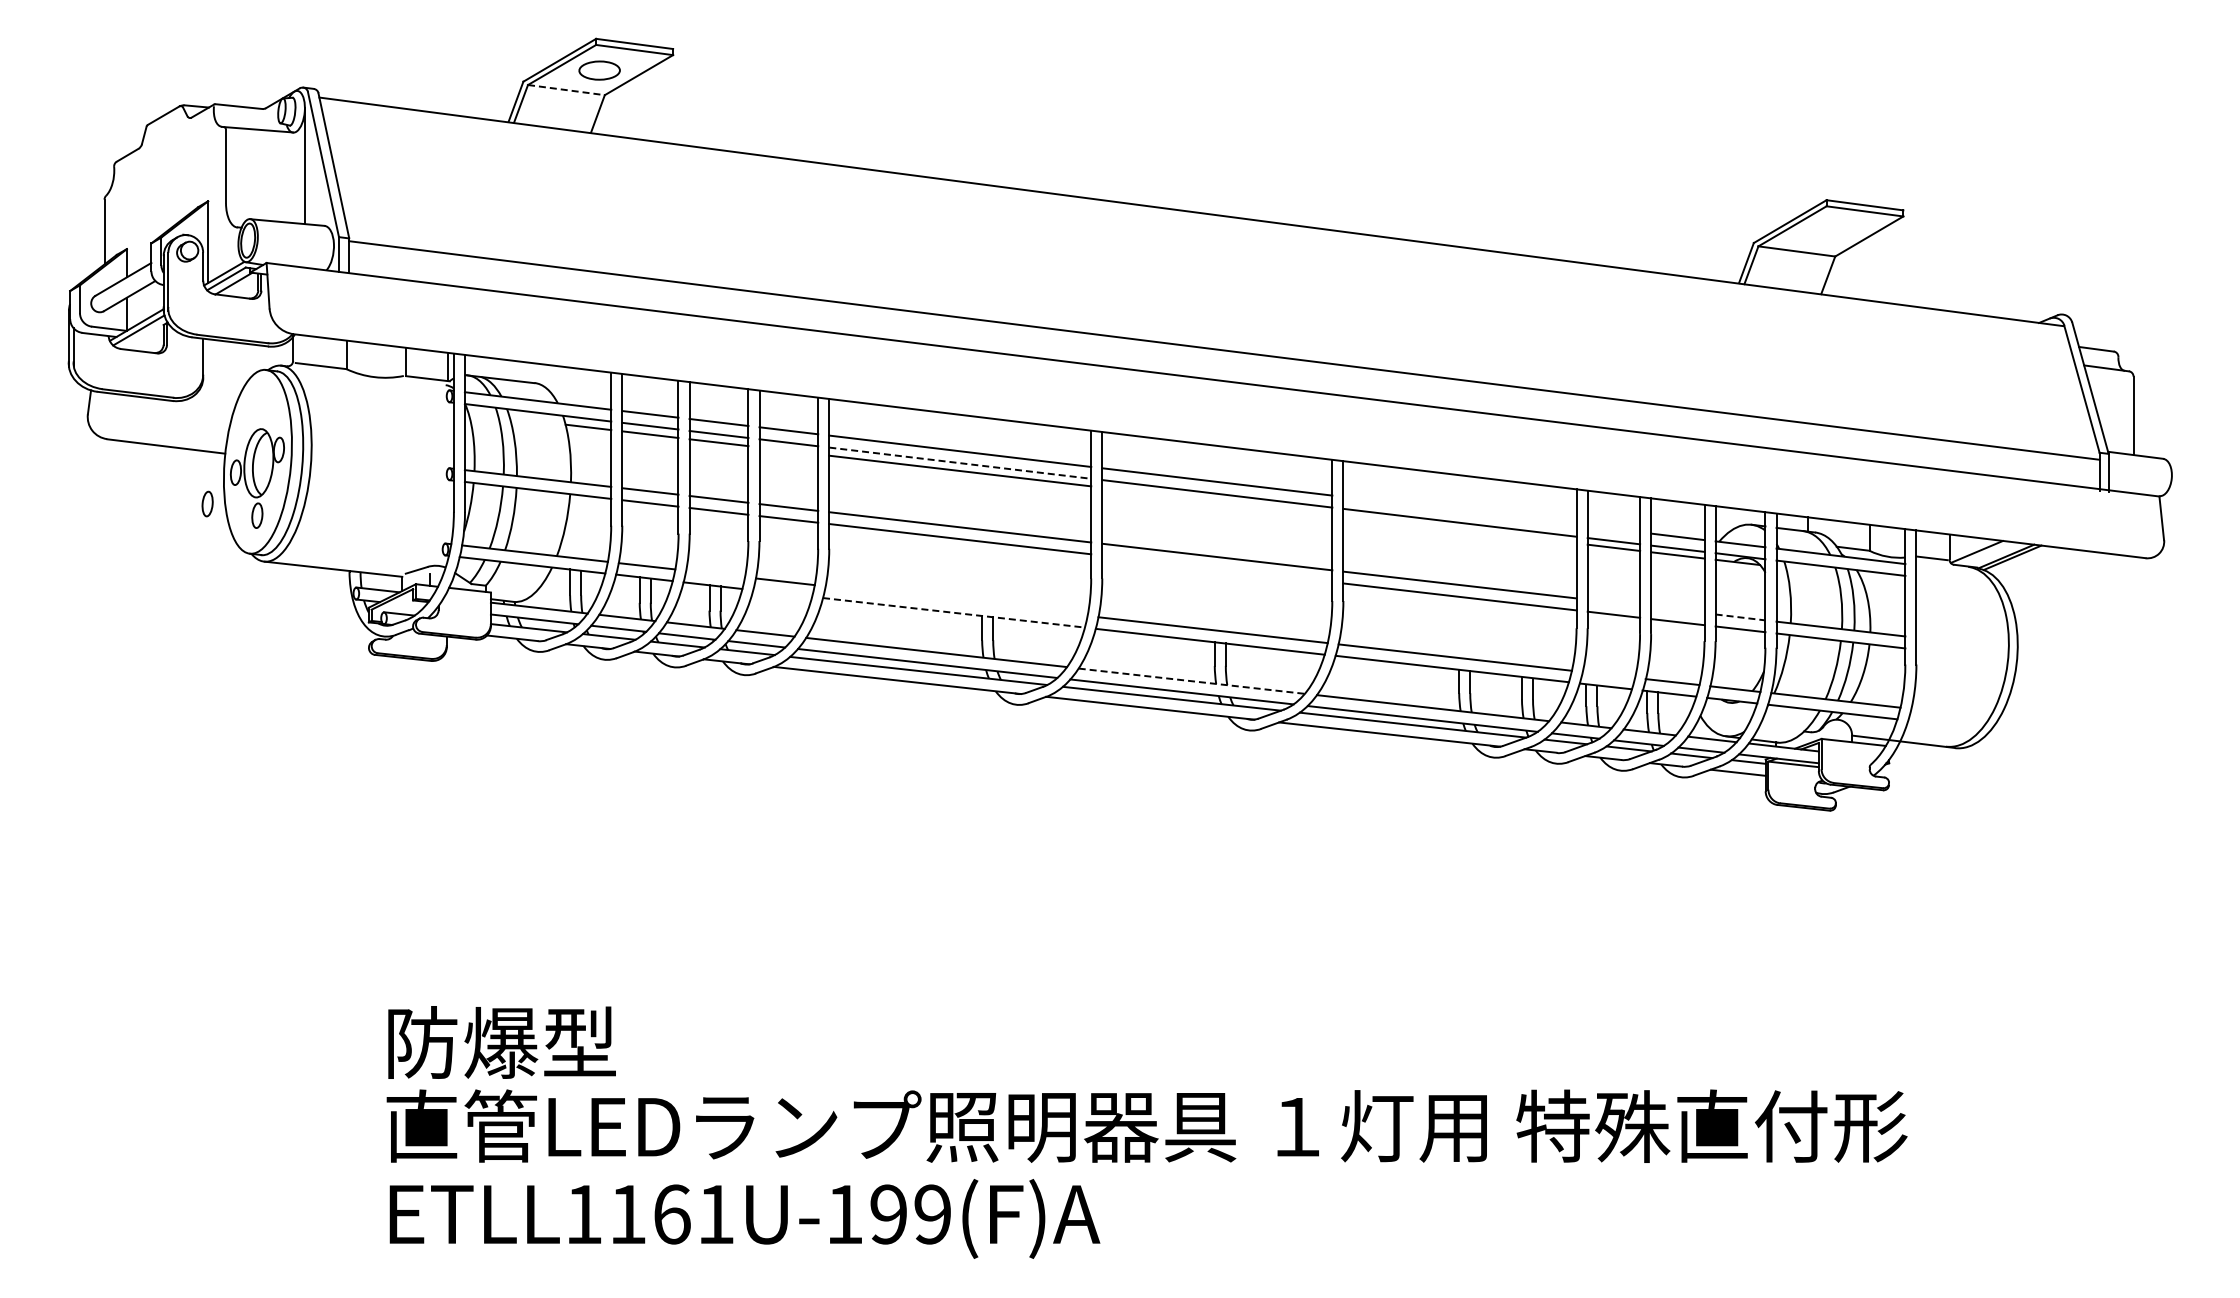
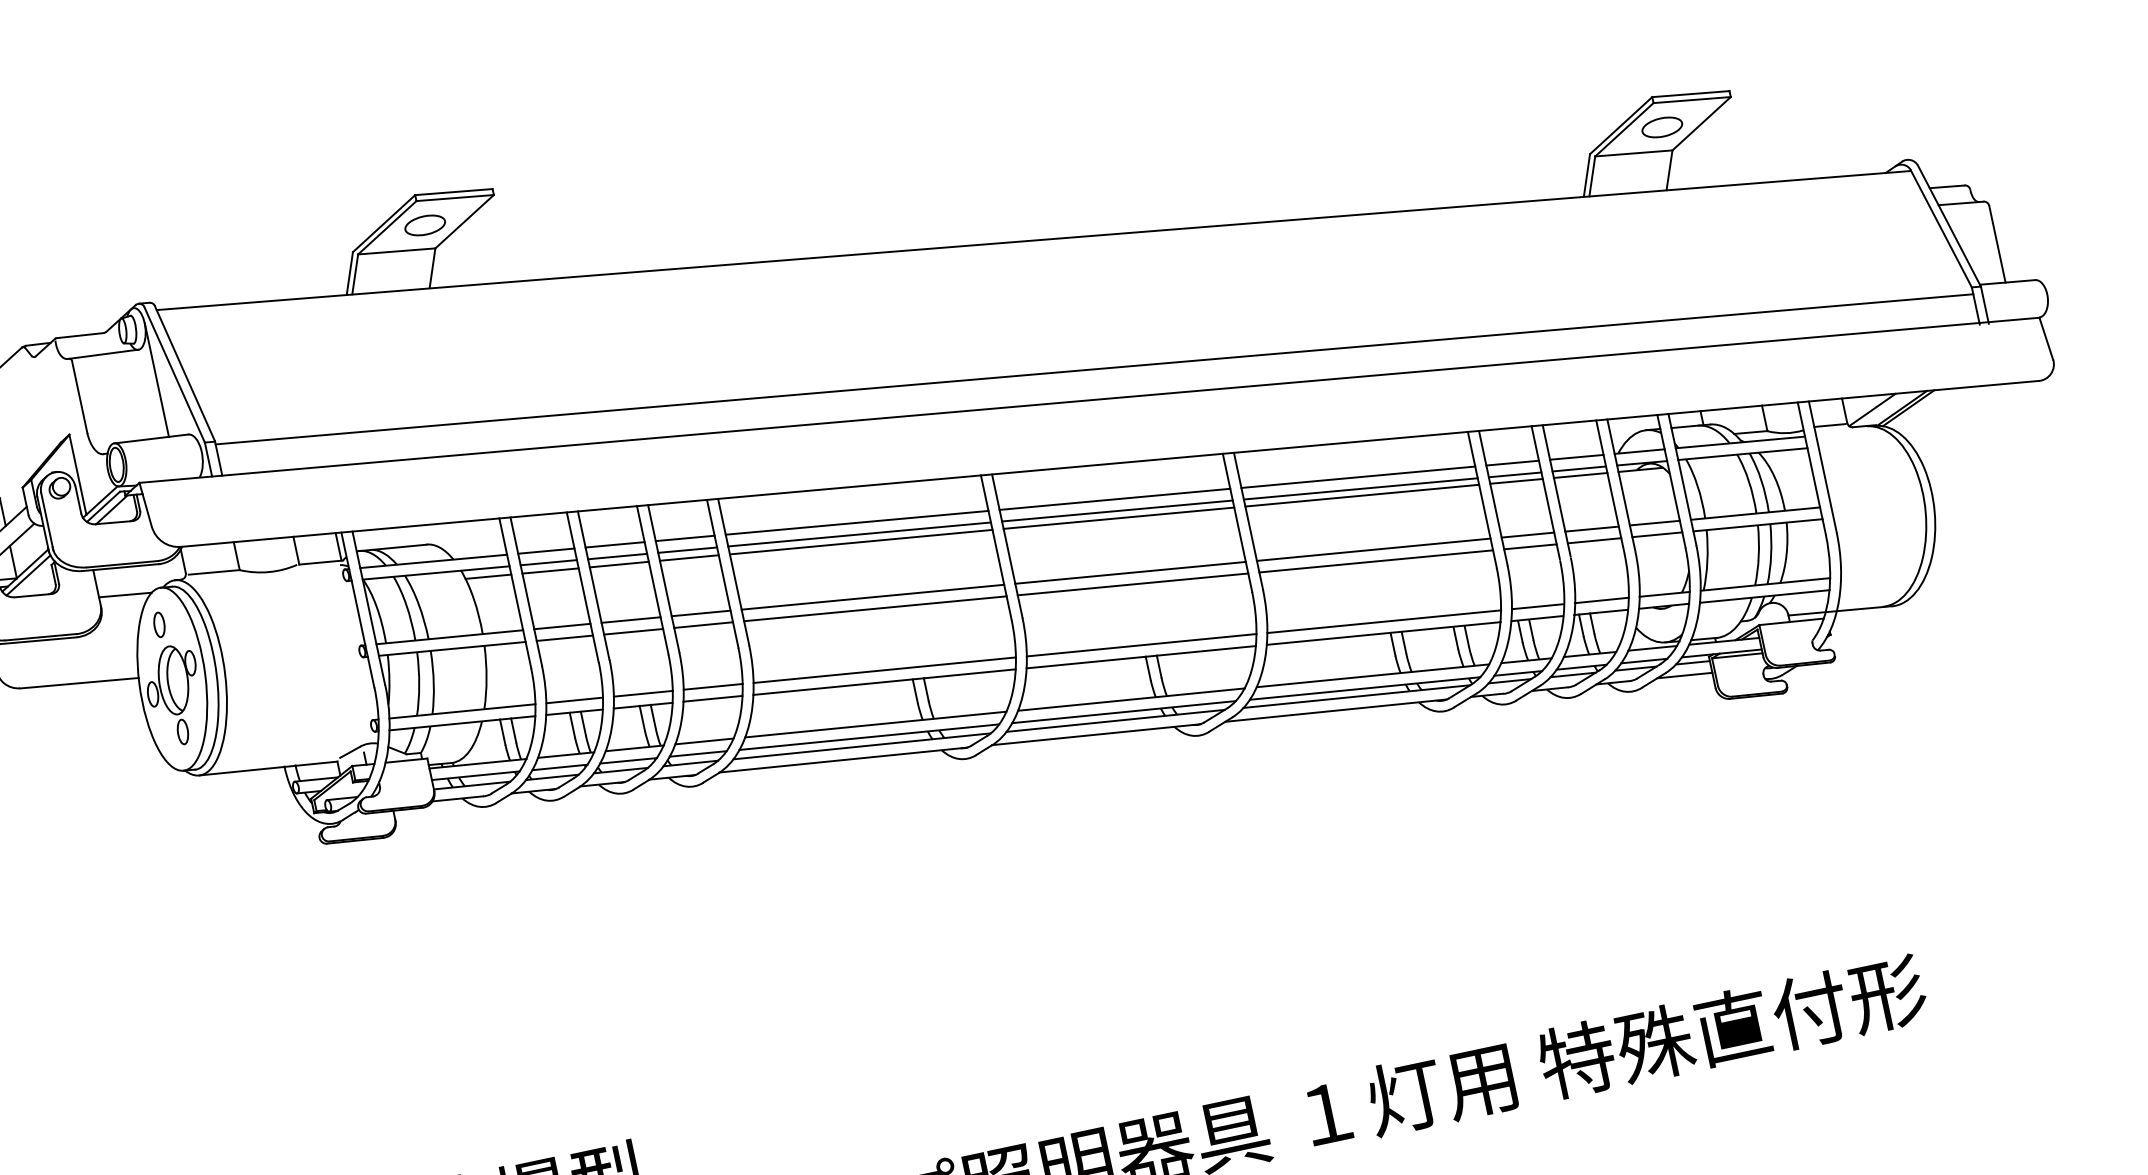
line: (566, 90) -> (396, 251), dashed -> solid
part: (1829, 231) -> (1661, 127), added
line: (229, 369) -> (125, 594), added
line: (788, 450) -> (688, 557), added
line: (960, 463) -> (859, 534), dashed -> solid
line: (1217, 500) -> (1118, 517), added
part: (207, 503) -> (159, 624), moved
line: (1459, 510) -> (1357, 476), added
line: (1459, 529) -> (1361, 495), added
line: (1613, 529) -> (1512, 463), added
line: (1217, 568) -> (1133, 584), added
line: (715, 573) -> (643, 693), added
line: (782, 593) -> (712, 698), added
line: (956, 600) -> (884, 669), added
line: (1613, 602) -> (1527, 534), added
line: (1677, 610) -> (1591, 529), added
line: (954, 612) -> (884, 681), dashed -> solid
line: (1741, 617) -> (1655, 522), dashed -> solid
line: (1608, 674) -> (1537, 606), added
line: (1191, 681) -> (1131, 699), dashed -> solid

